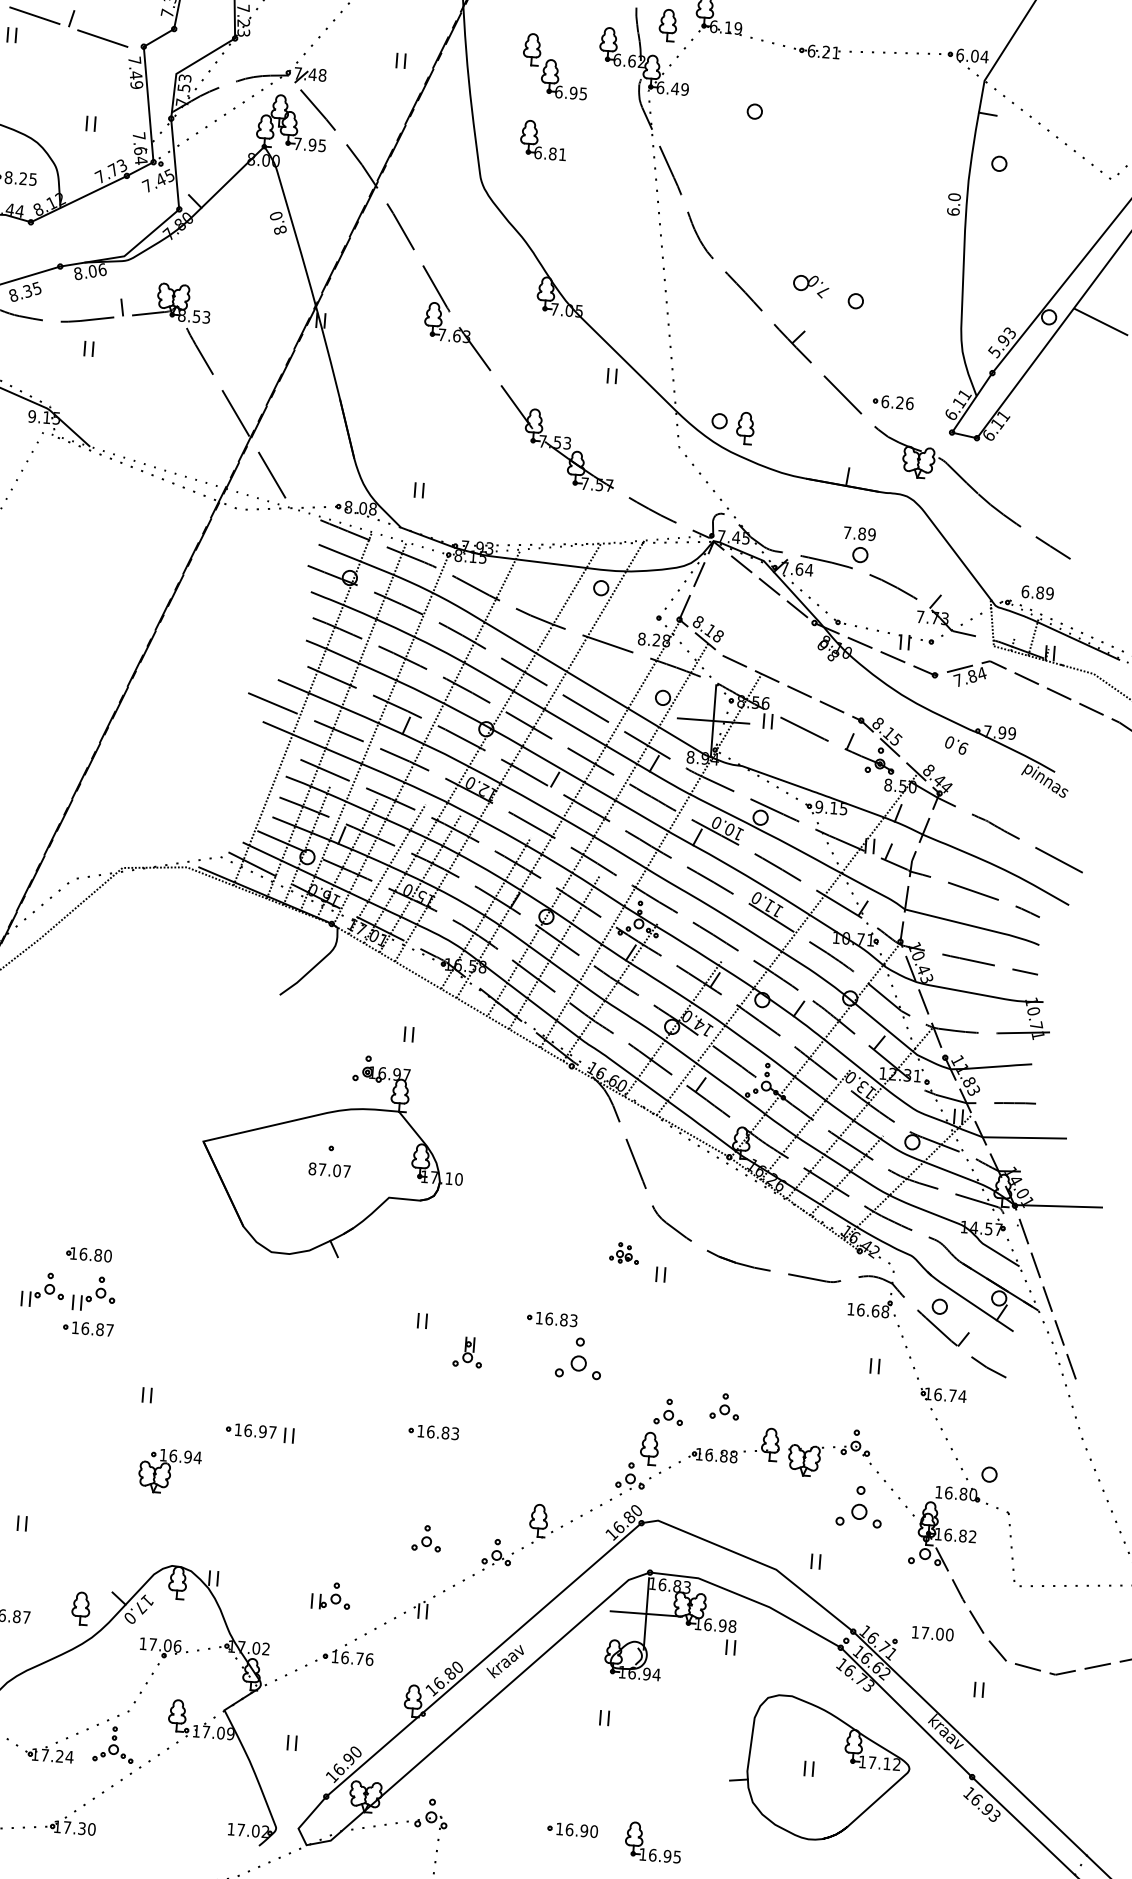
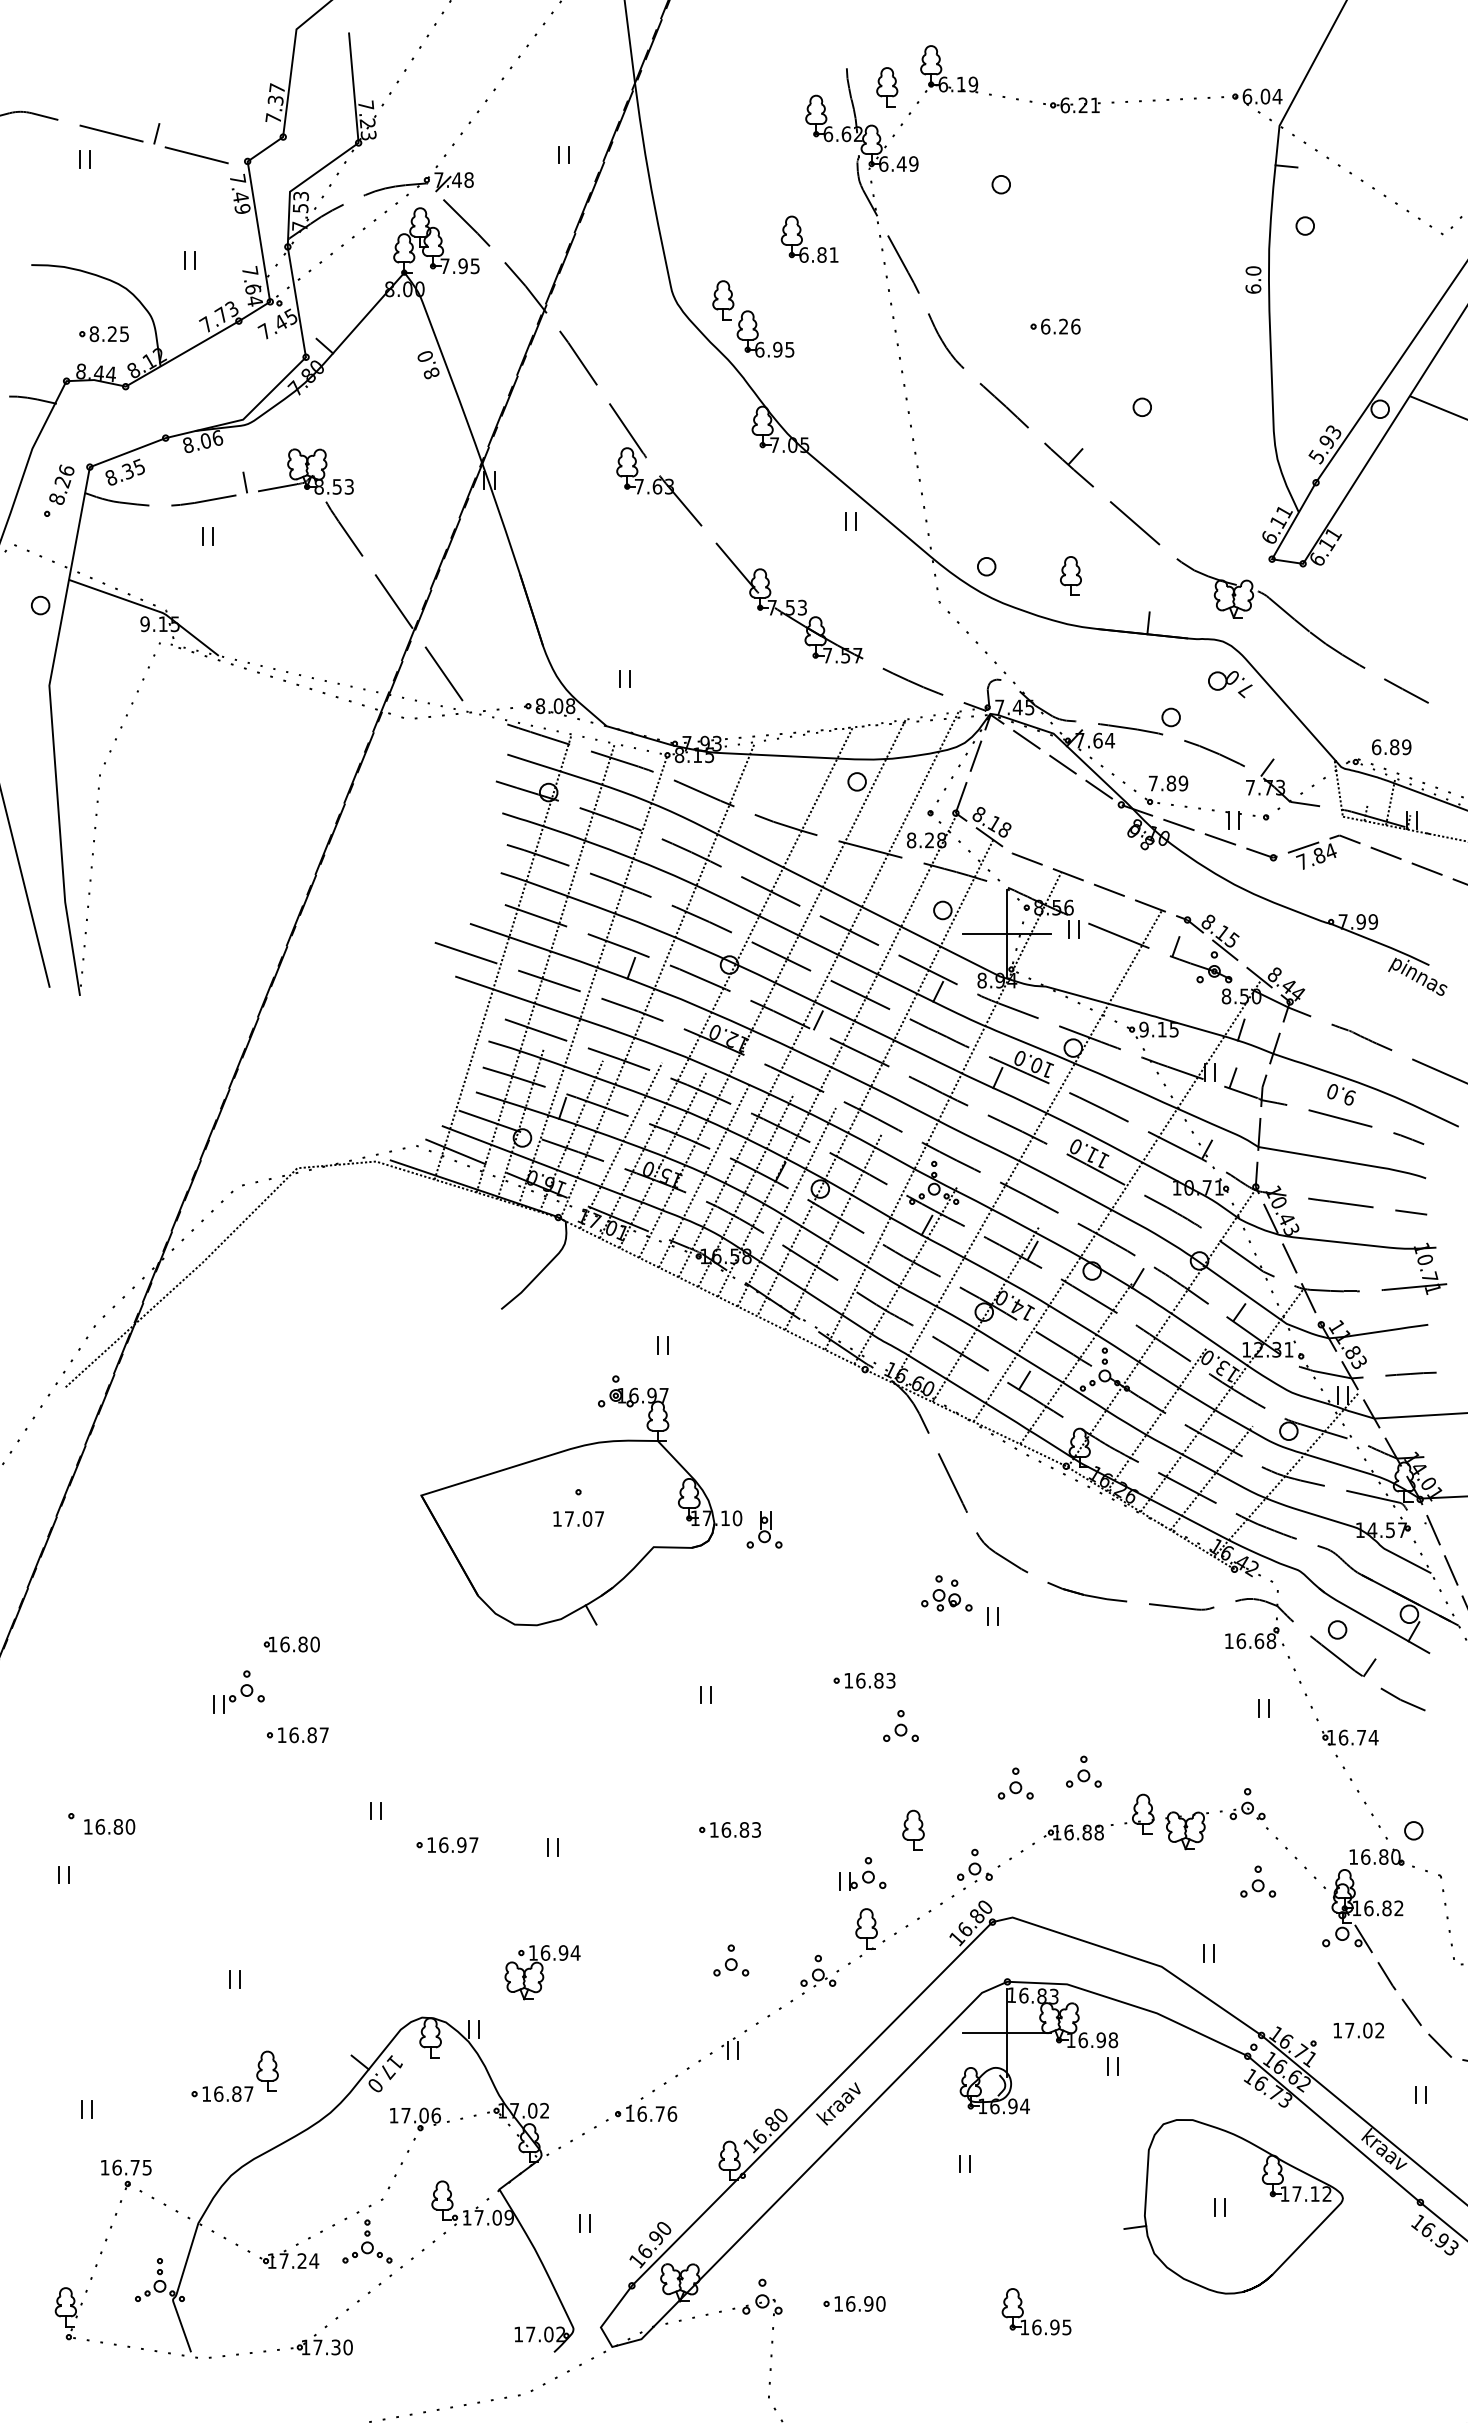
part: (555, 66) -> (753, 318), moved
part: (538, 139) -> (802, 238), moved
part: (811, 286) -> (1230, 684), moved
part: (893, 402) -> (1055, 326), moved
part: (745, 427) -> (1070, 575), moved
text: (859, 533) -> (1168, 783), moved
text: (956, 745) -> (1341, 1094), moved
line: (556, 758) -> (818, 994), added
line: (717, 894) -> (1027, 1146), added
line: (453, 898) -> (704, 1175), added
line: (517, 929) -> (786, 1207), added
line: (743, 1074) -> (1076, 1363), added
text: (312, 1168) -> (557, 1518), 87.07 -> 17.07
part: (624, 1253) -> (946, 1593), size x1.43
part: (94, 1293) -> (301, 1691), removed
part: (468, 1351) -> (764, 1529), moved
part: (578, 1357) -> (900, 1725), size x0.62
part: (251, 1430) -> (447, 1844), moved
part: (649, 1448) -> (913, 1829), moved
part: (169, 1471) -> (542, 1972), moved
part: (860, 1506) -> (1258, 1881), size x0.62
part: (331, 1595) -> (862, 1873), moved
part: (81, 1607) -> (267, 2070), moved
text: (949, 1634) -> (1379, 2030), 17.00 -> 17.02
part: (572, 1829) -> (854, 2303), moved

